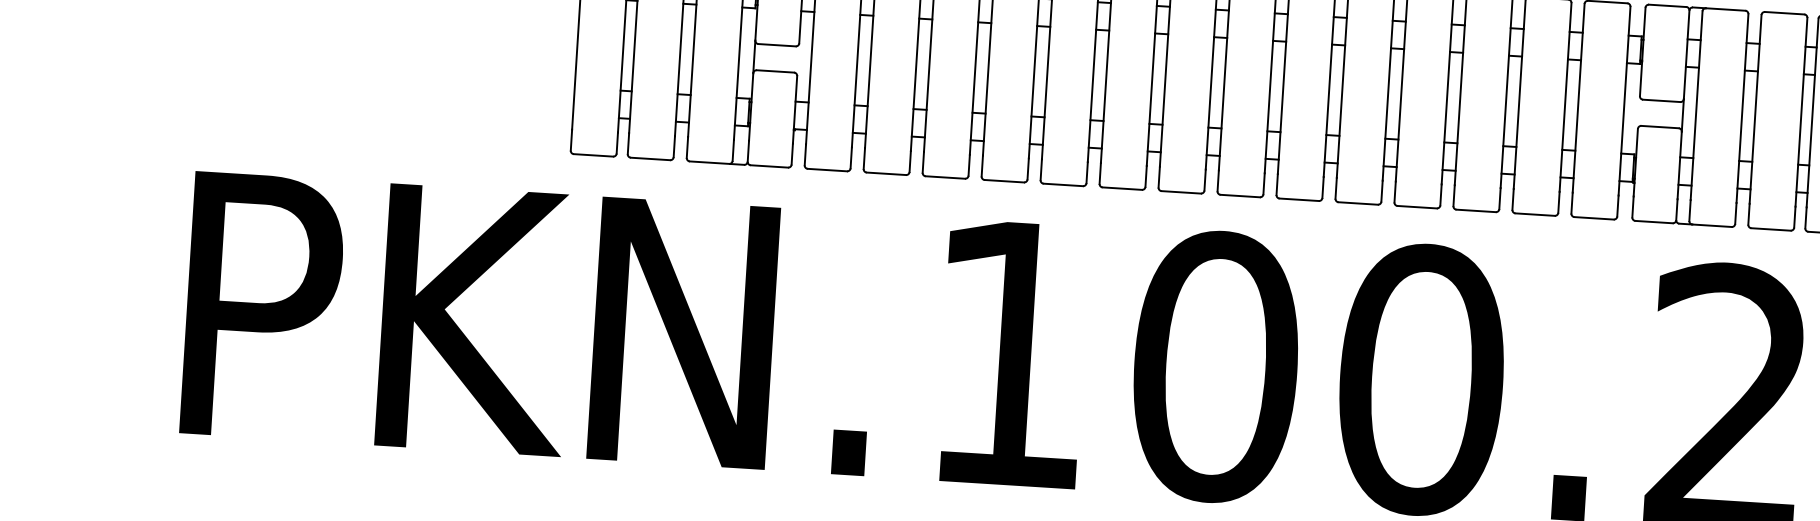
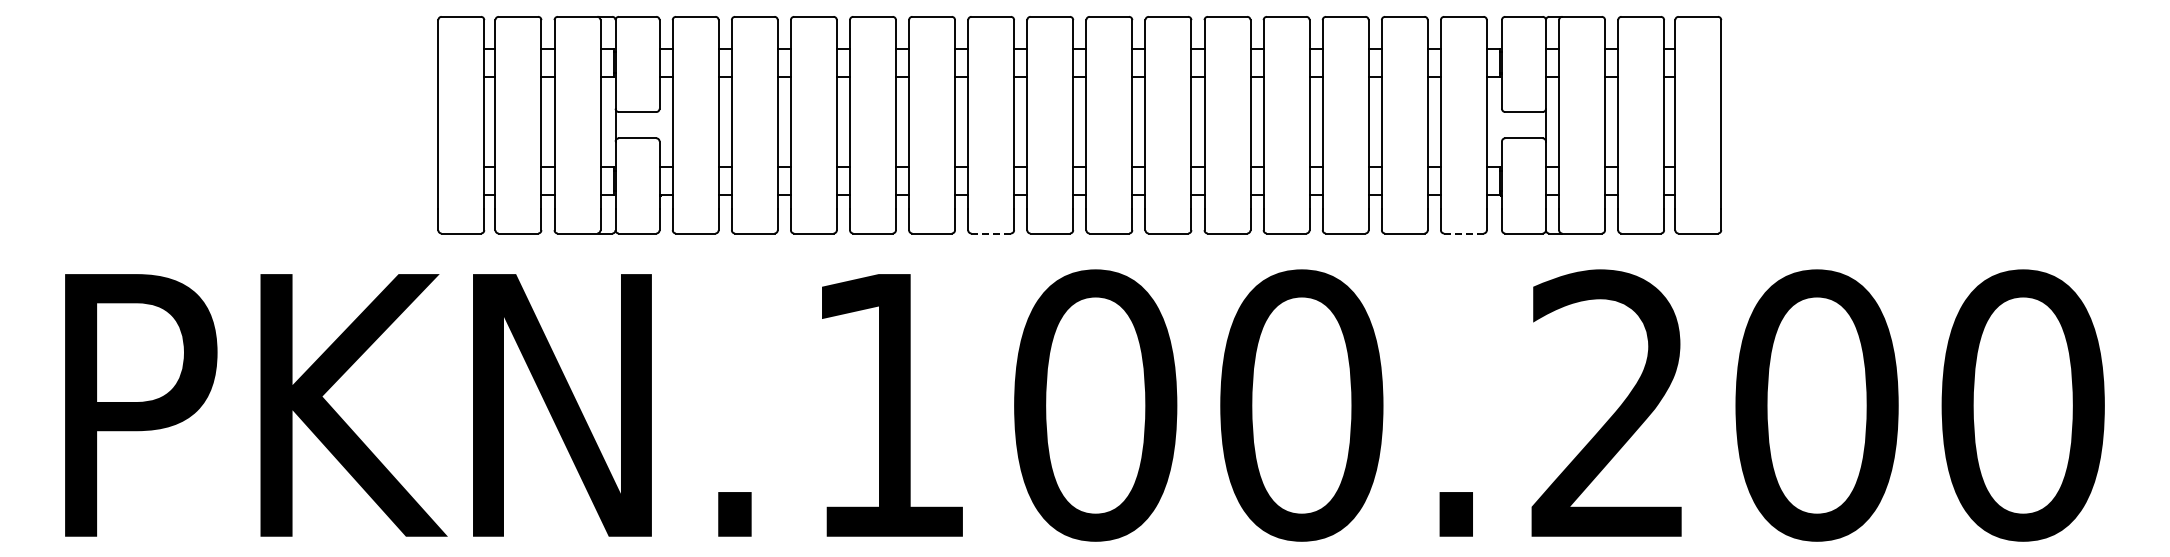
line: (1122, 188) -> (991, 233), solid -> dashed
line: (1593, 218) -> (1463, 233), solid -> dashed

